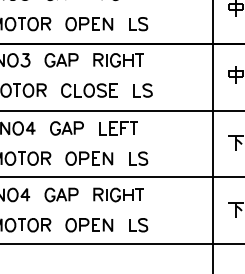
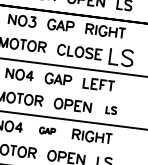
part: (142, 90) -> (121, 57), size x1.6
part: (138, 158) -> (111, 110), size x0.7
part: (61, 194) -> (47, 130), size x0.6

